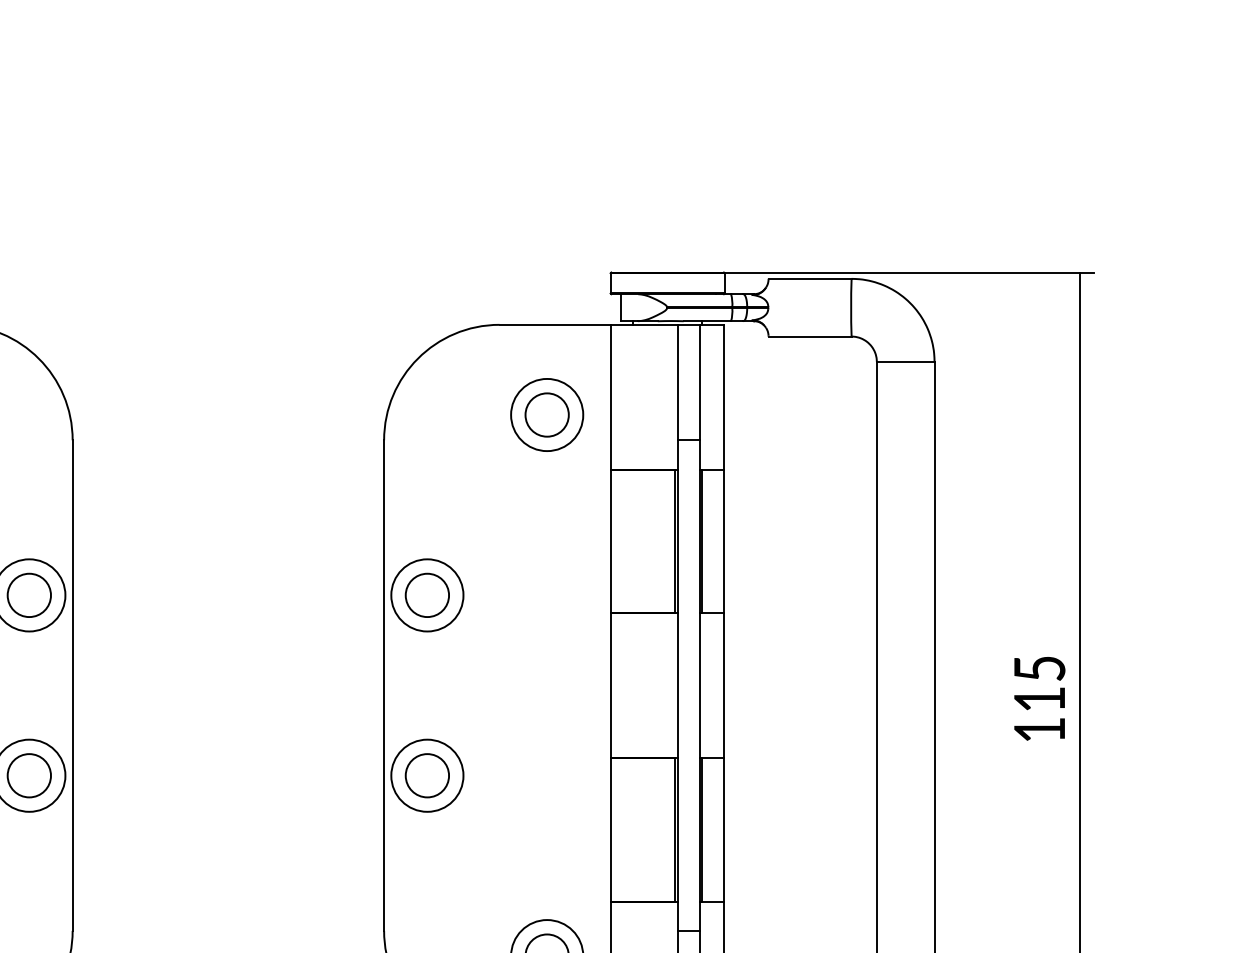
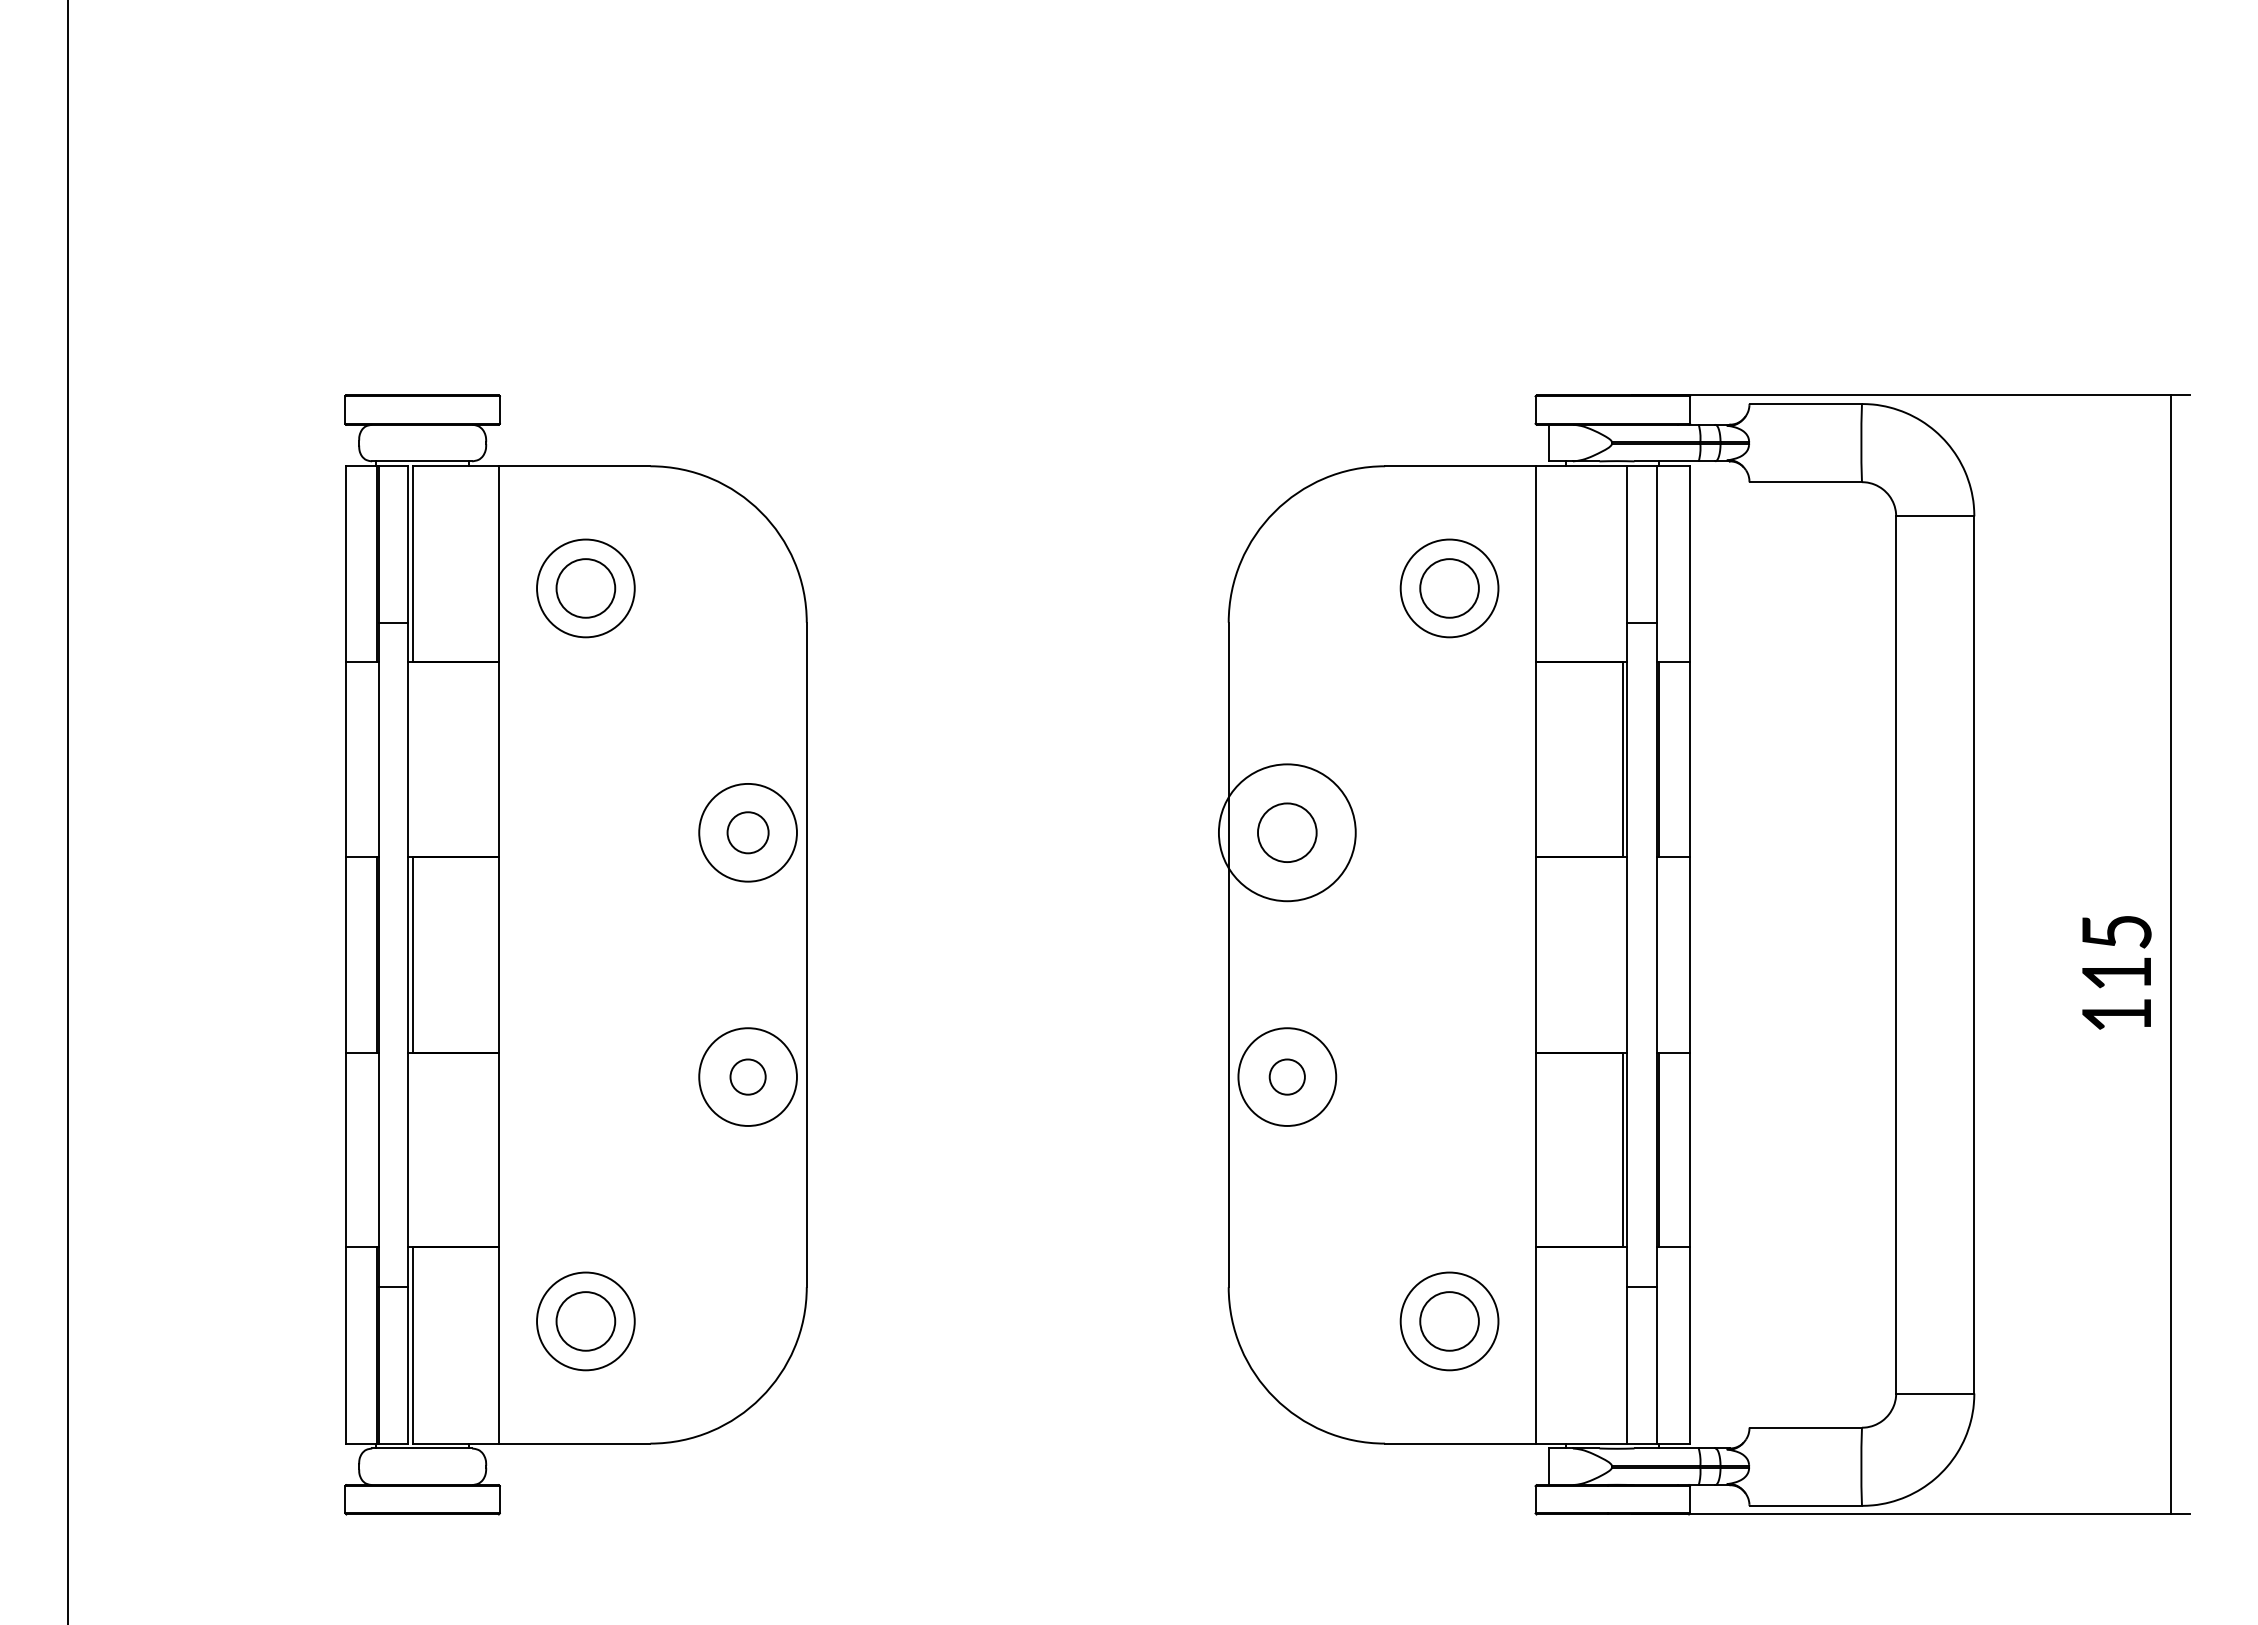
circle: (28, 595) -> (747, 832), size x0.7
circle: (427, 595) -> (1287, 832), size x1.4
circle: (28, 775) -> (747, 1076), size x0.6
circle: (427, 775) -> (1287, 1076), size x0.6

